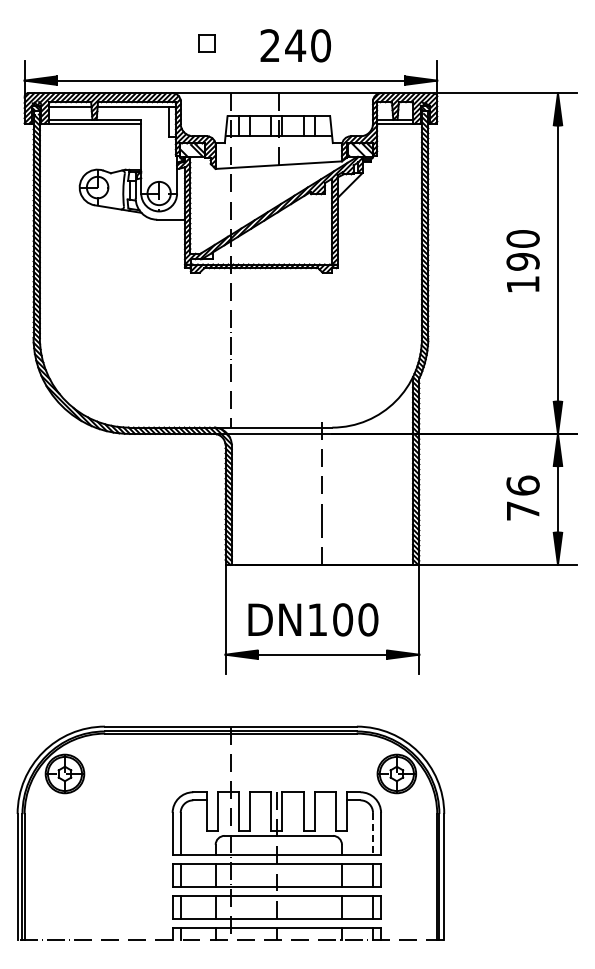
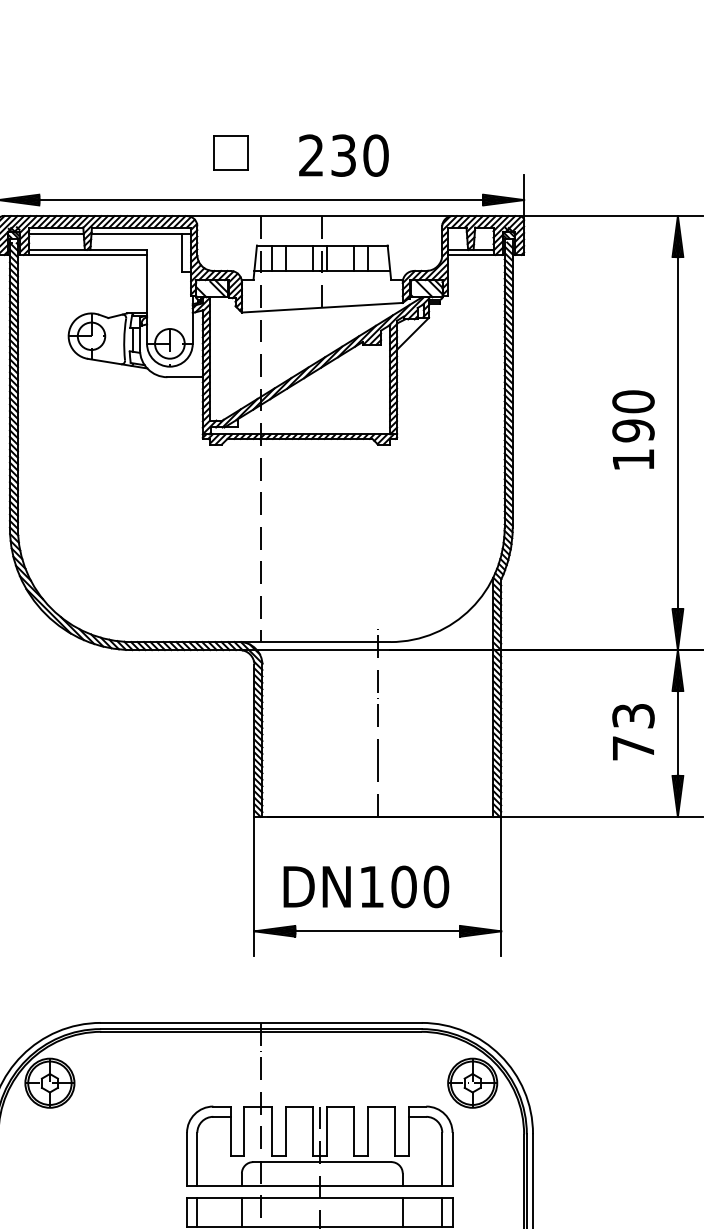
part: (207, 43) -> (231, 152), size x1.67
text: (295, 45) -> (343, 155), 240 -> 230
text: (522, 485) -> (632, 715), 76 -> 73
line: (373, 833) -> (442, 1159), dashed -> solid

